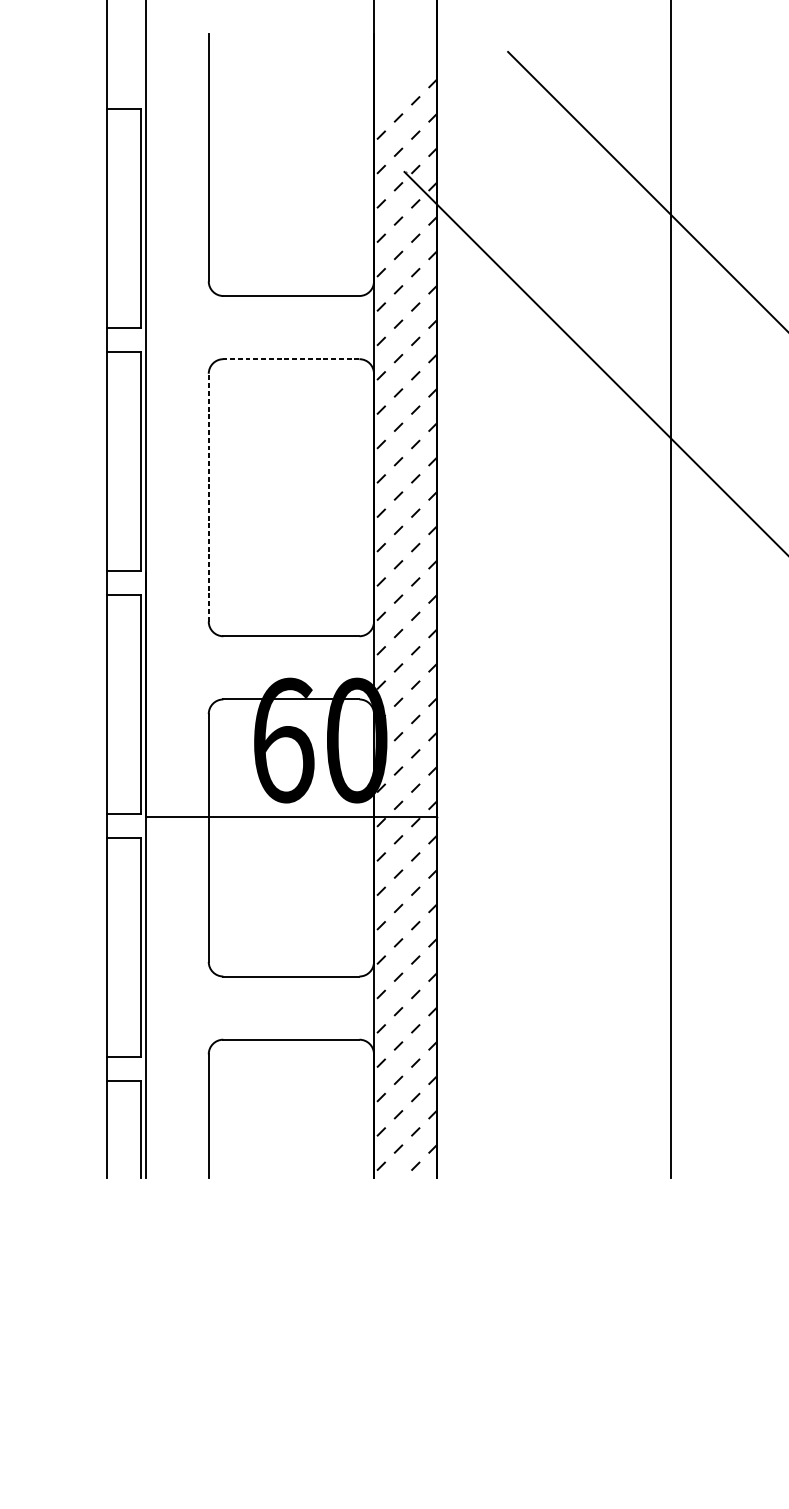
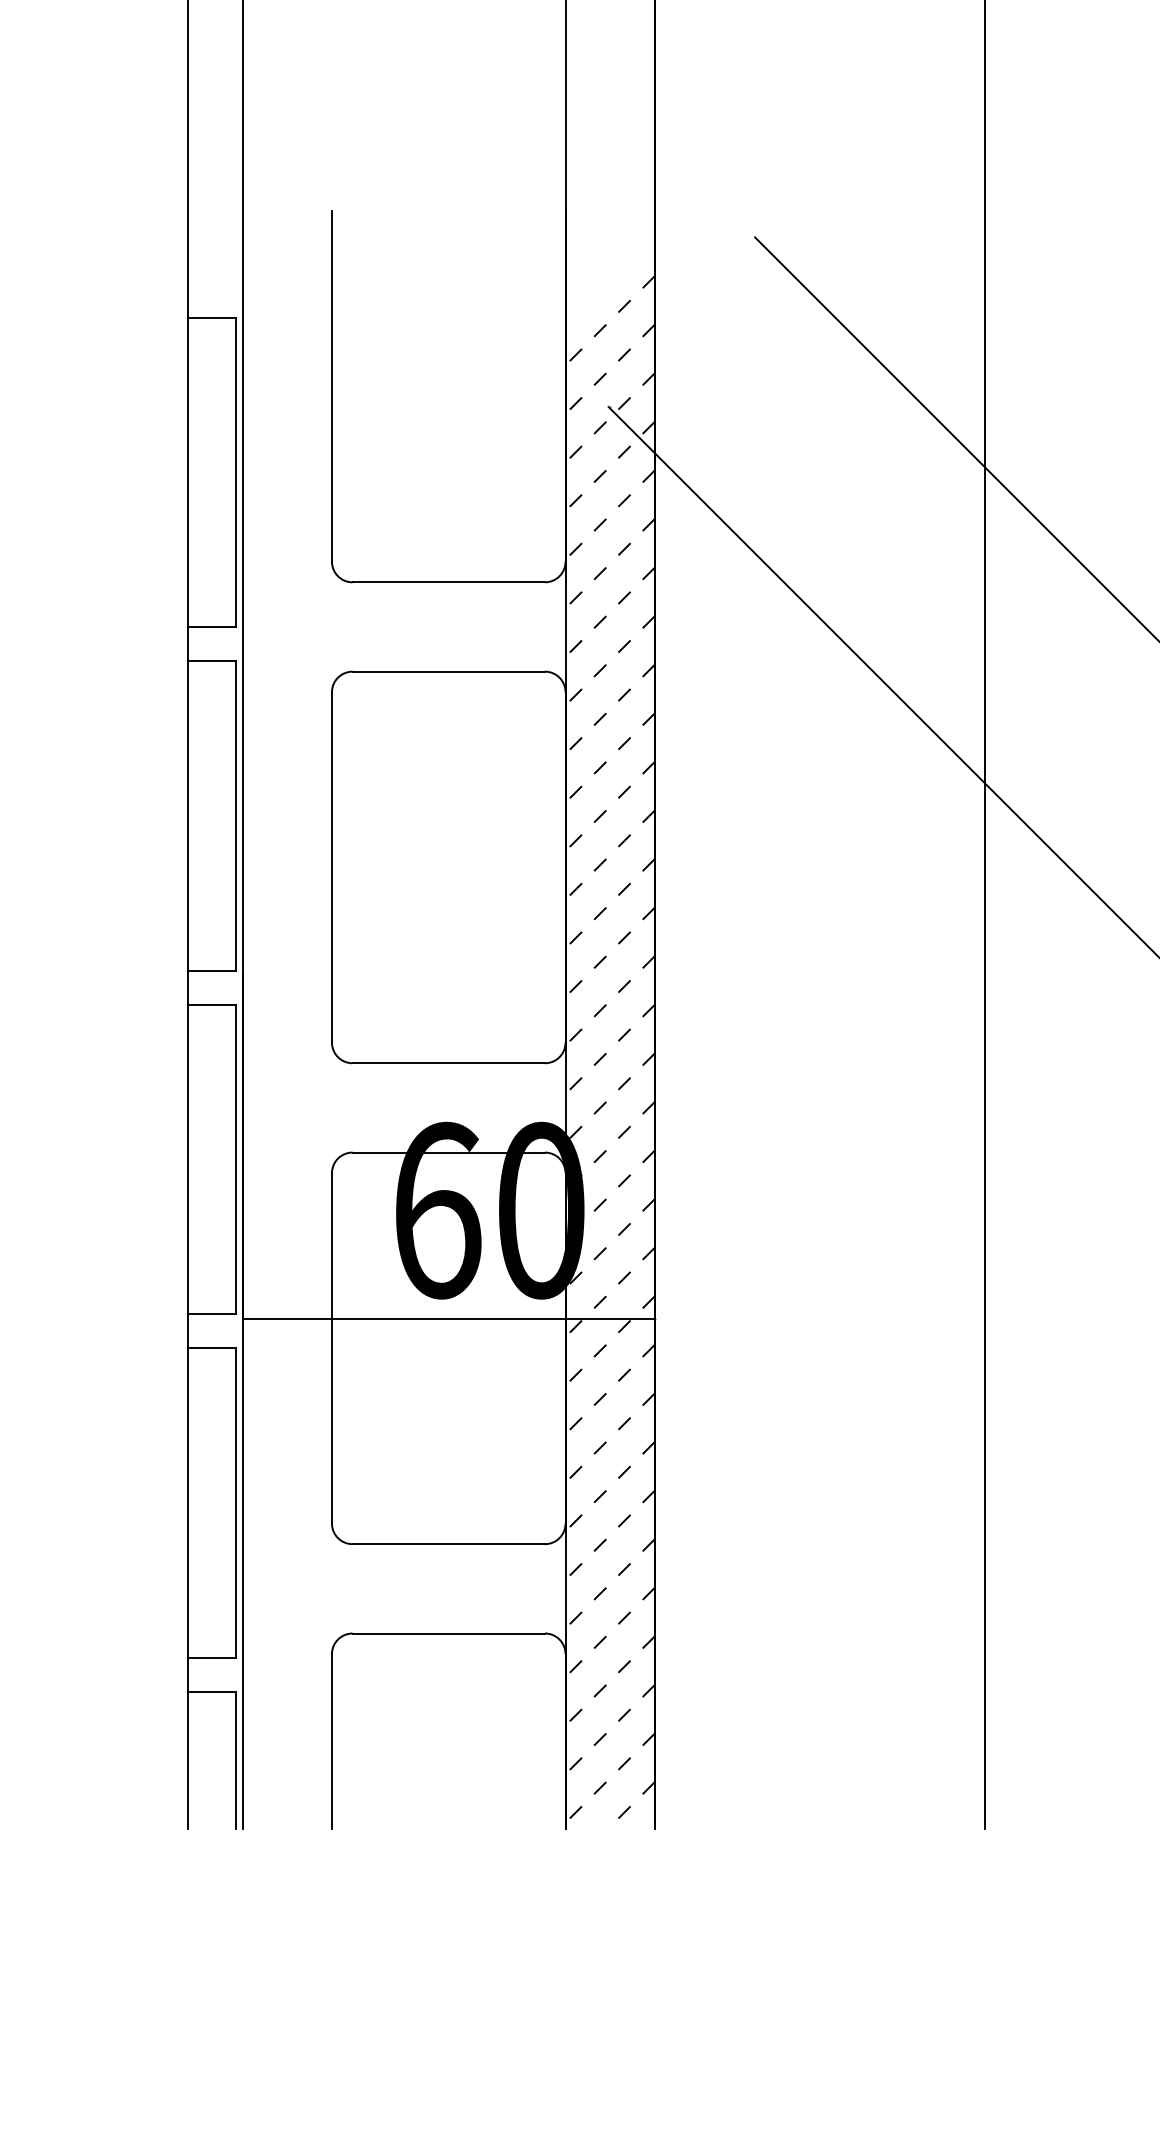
line: (291, 359) -> (448, 671), dashed -> solid
line: (208, 497) -> (331, 866), dashed -> solid

